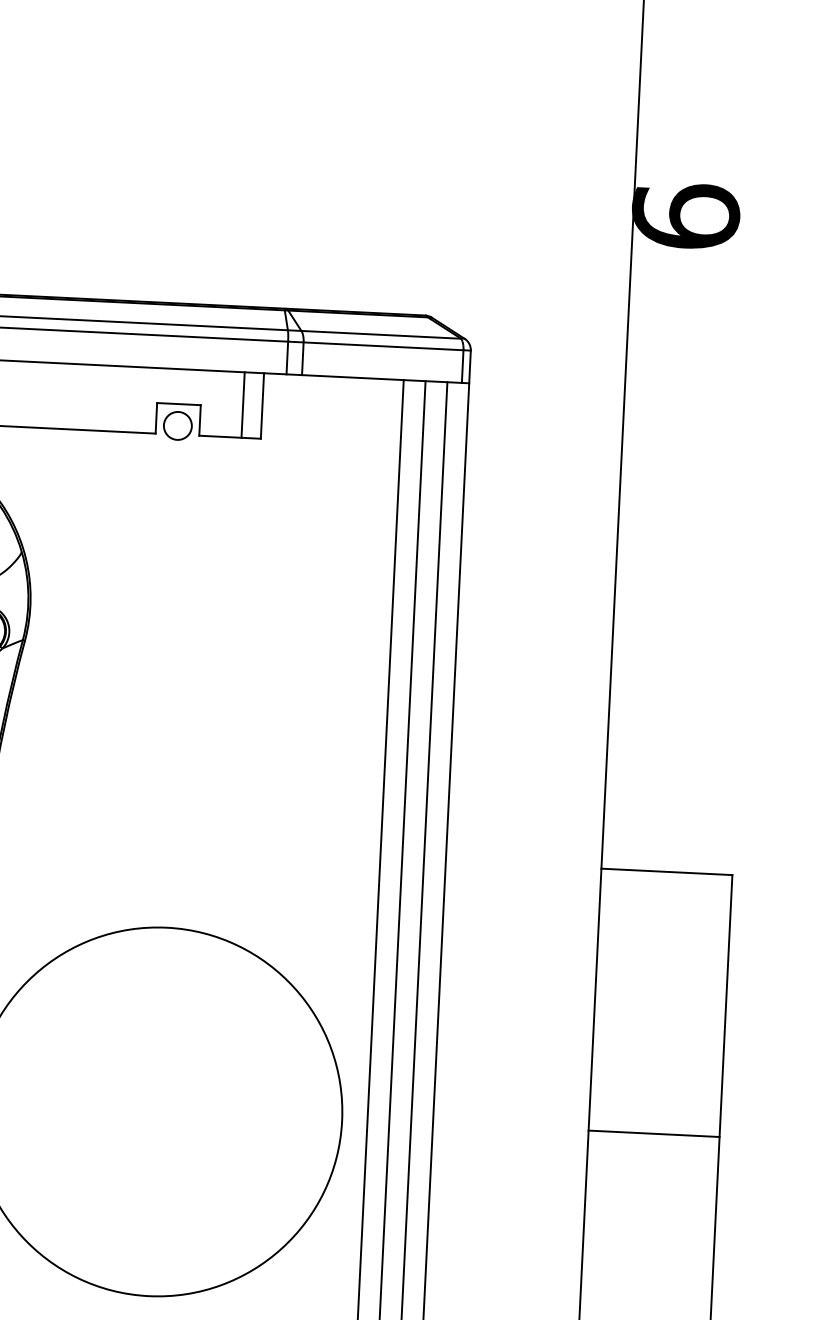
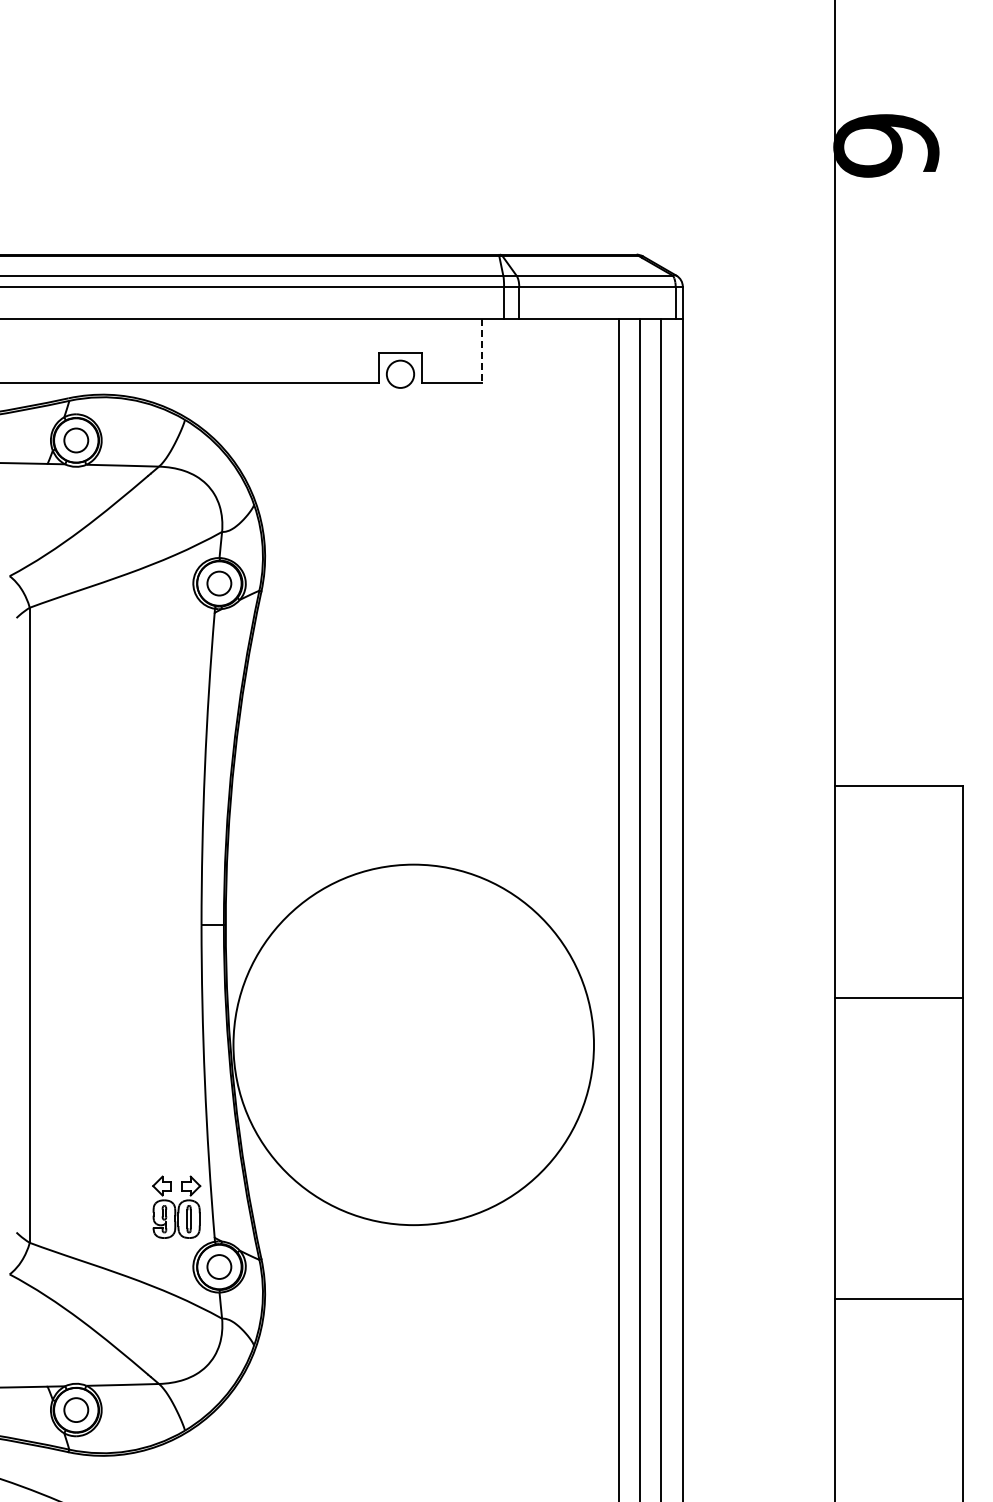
text: (686, 216) -> (886, 145), 6 -> 9
line: (243, 404) -> (463, 350), removed
line: (262, 406) -> (482, 351), solid -> dashed
line: (654, 1133) -> (899, 997), moved

